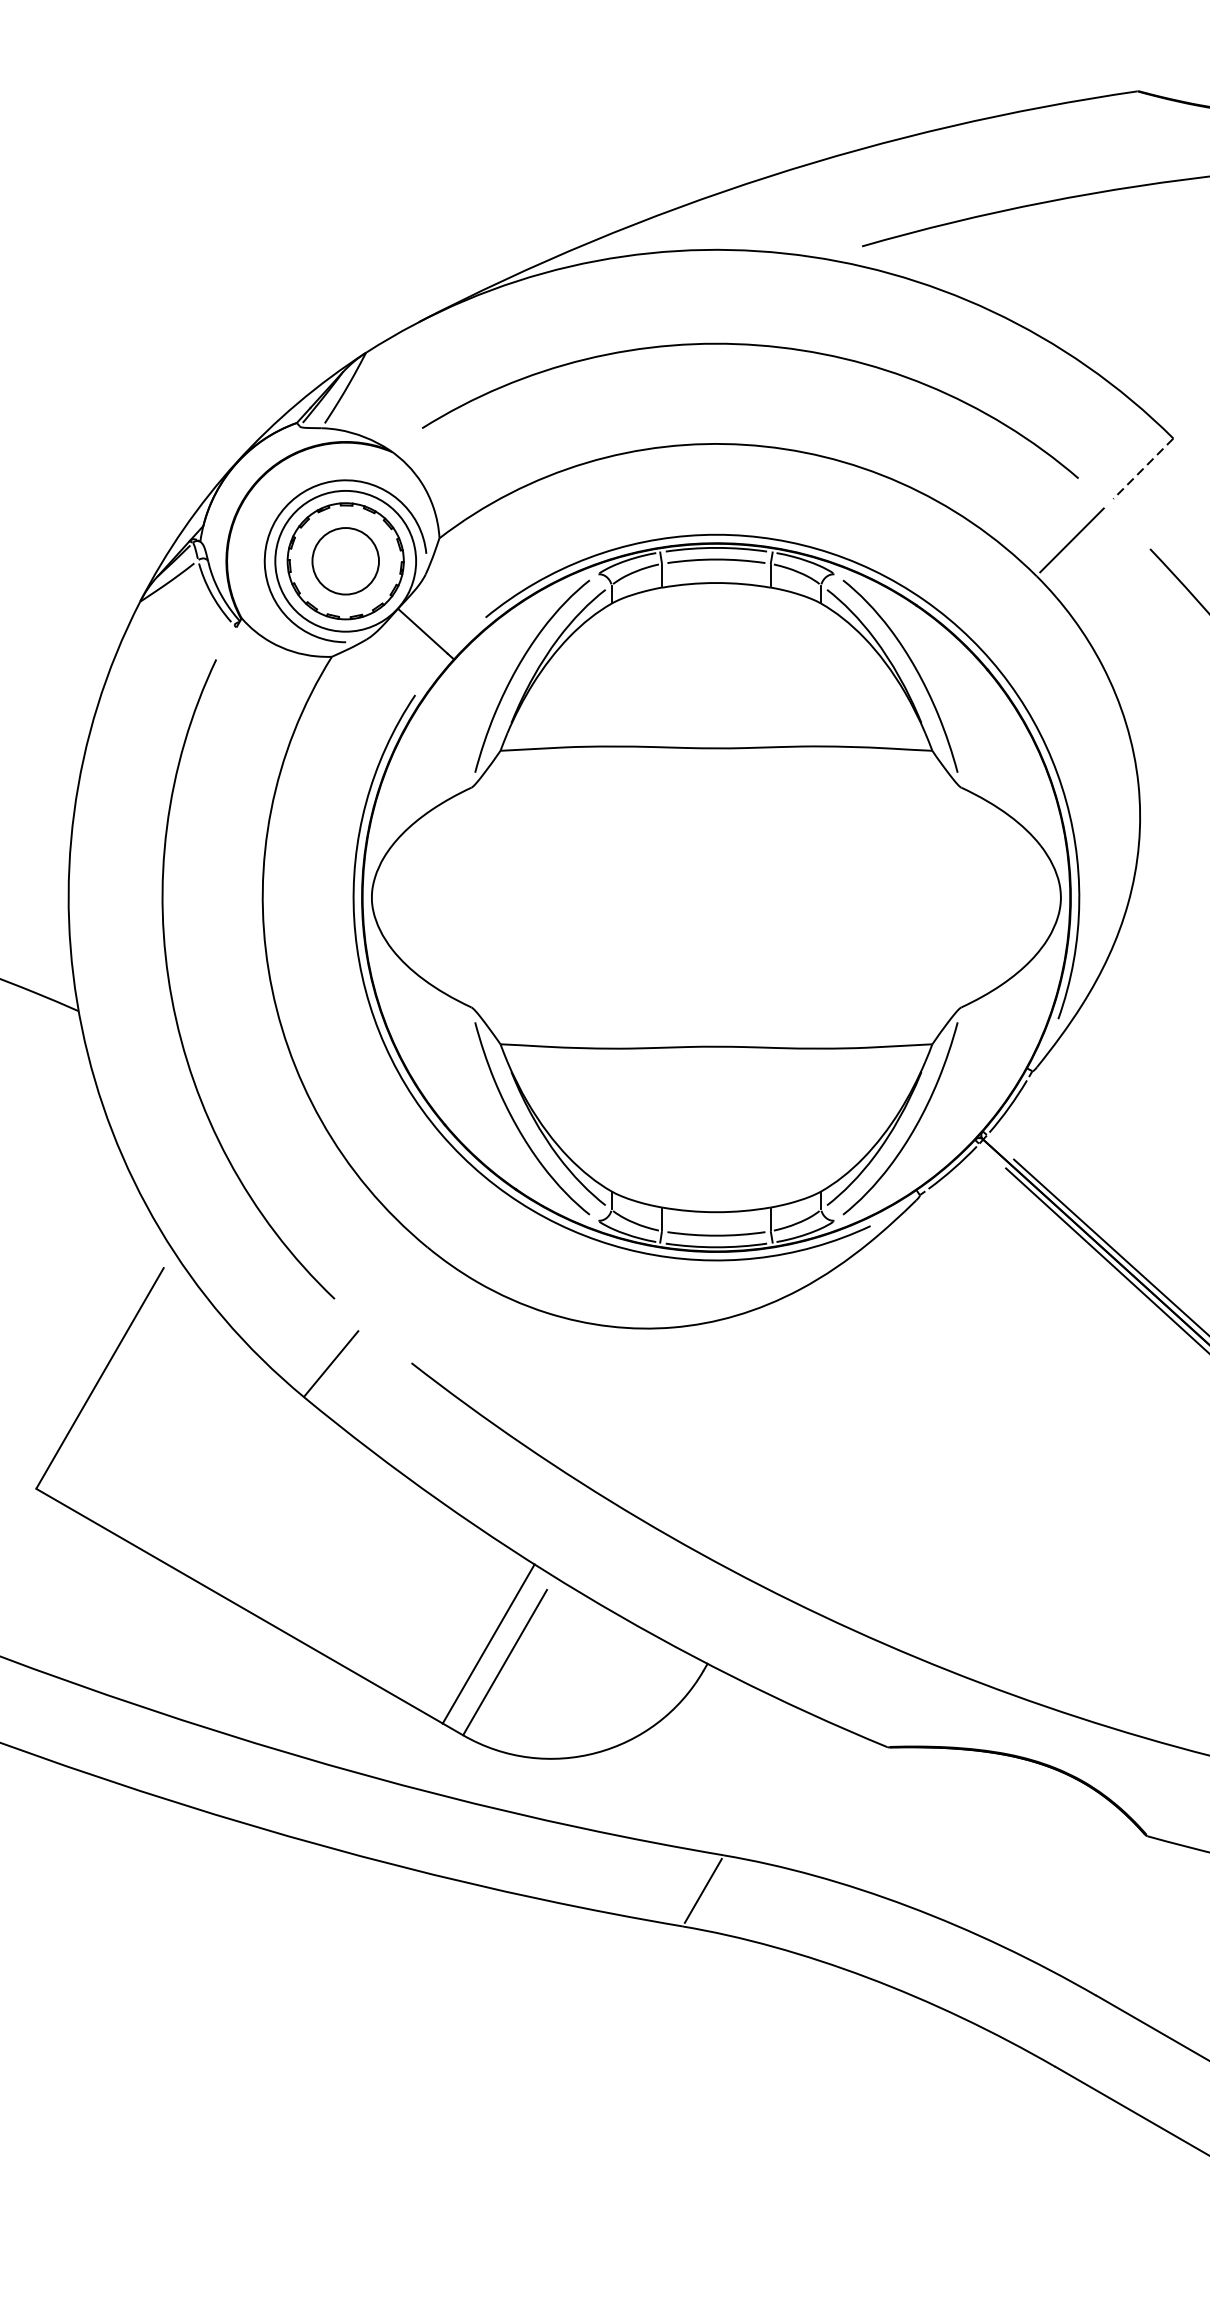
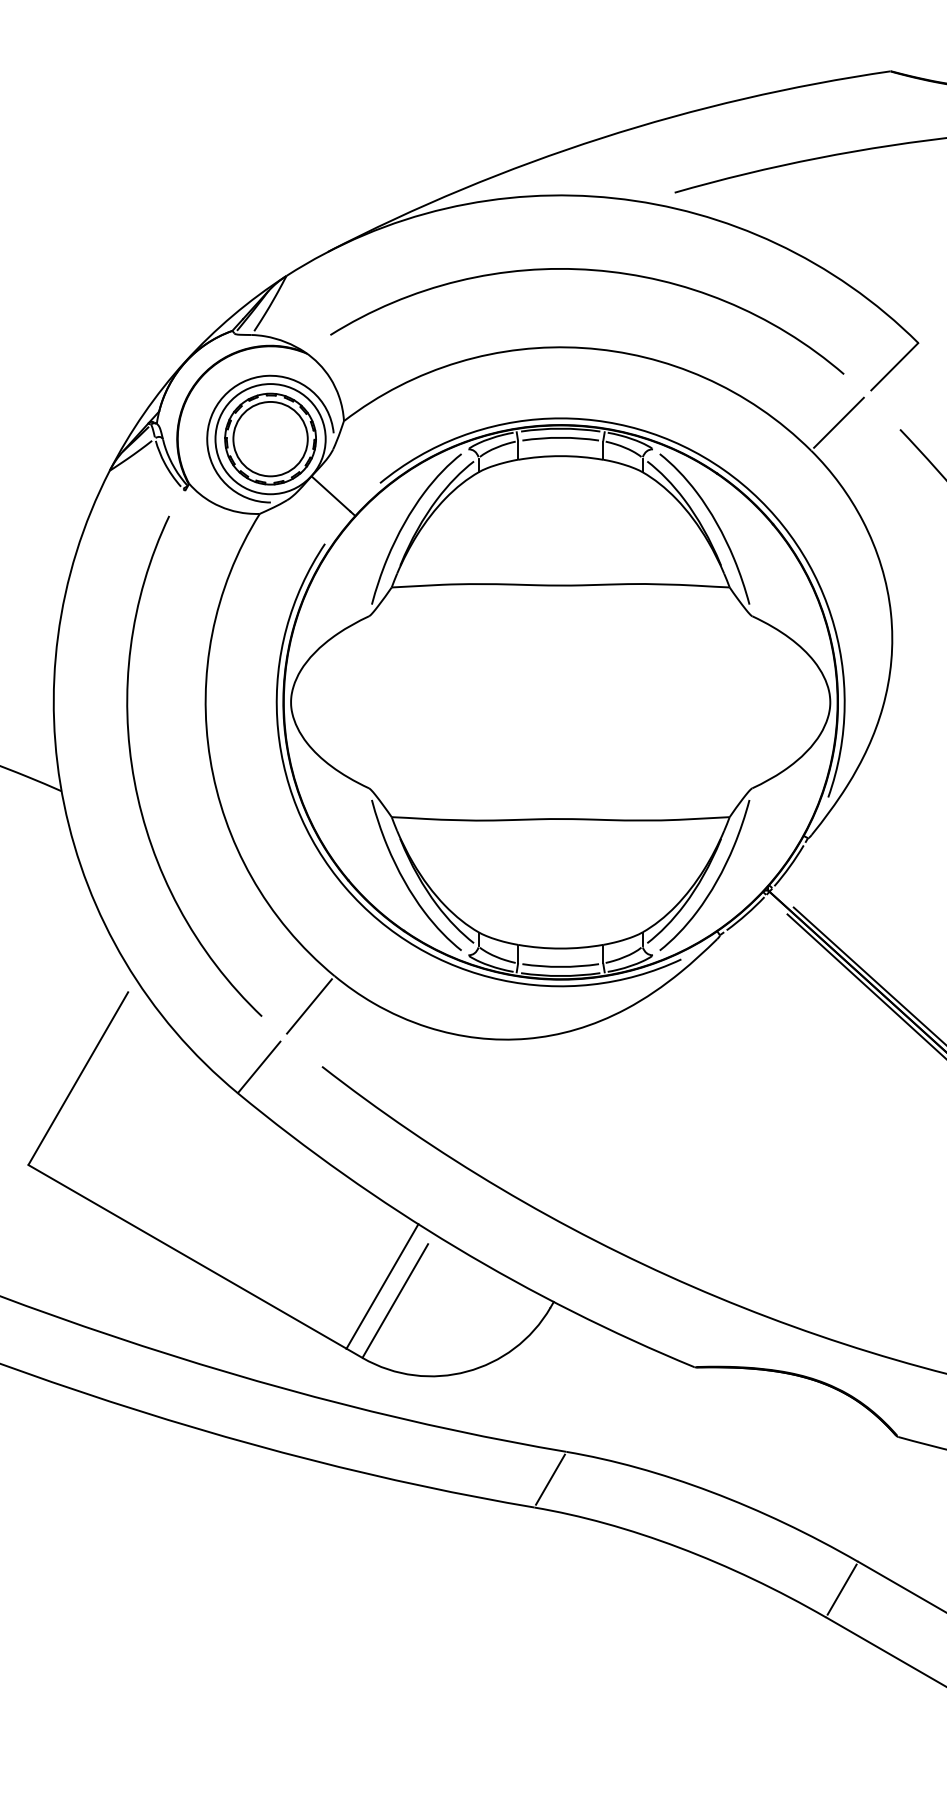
line: (1142, 469) -> (894, 367), dashed -> solid
circle: (345, 560) -> (270, 438), size x1.43
line: (395, 1286) -> (309, 1006), added
line: (1075, 2031) -> (841, 1589), added

